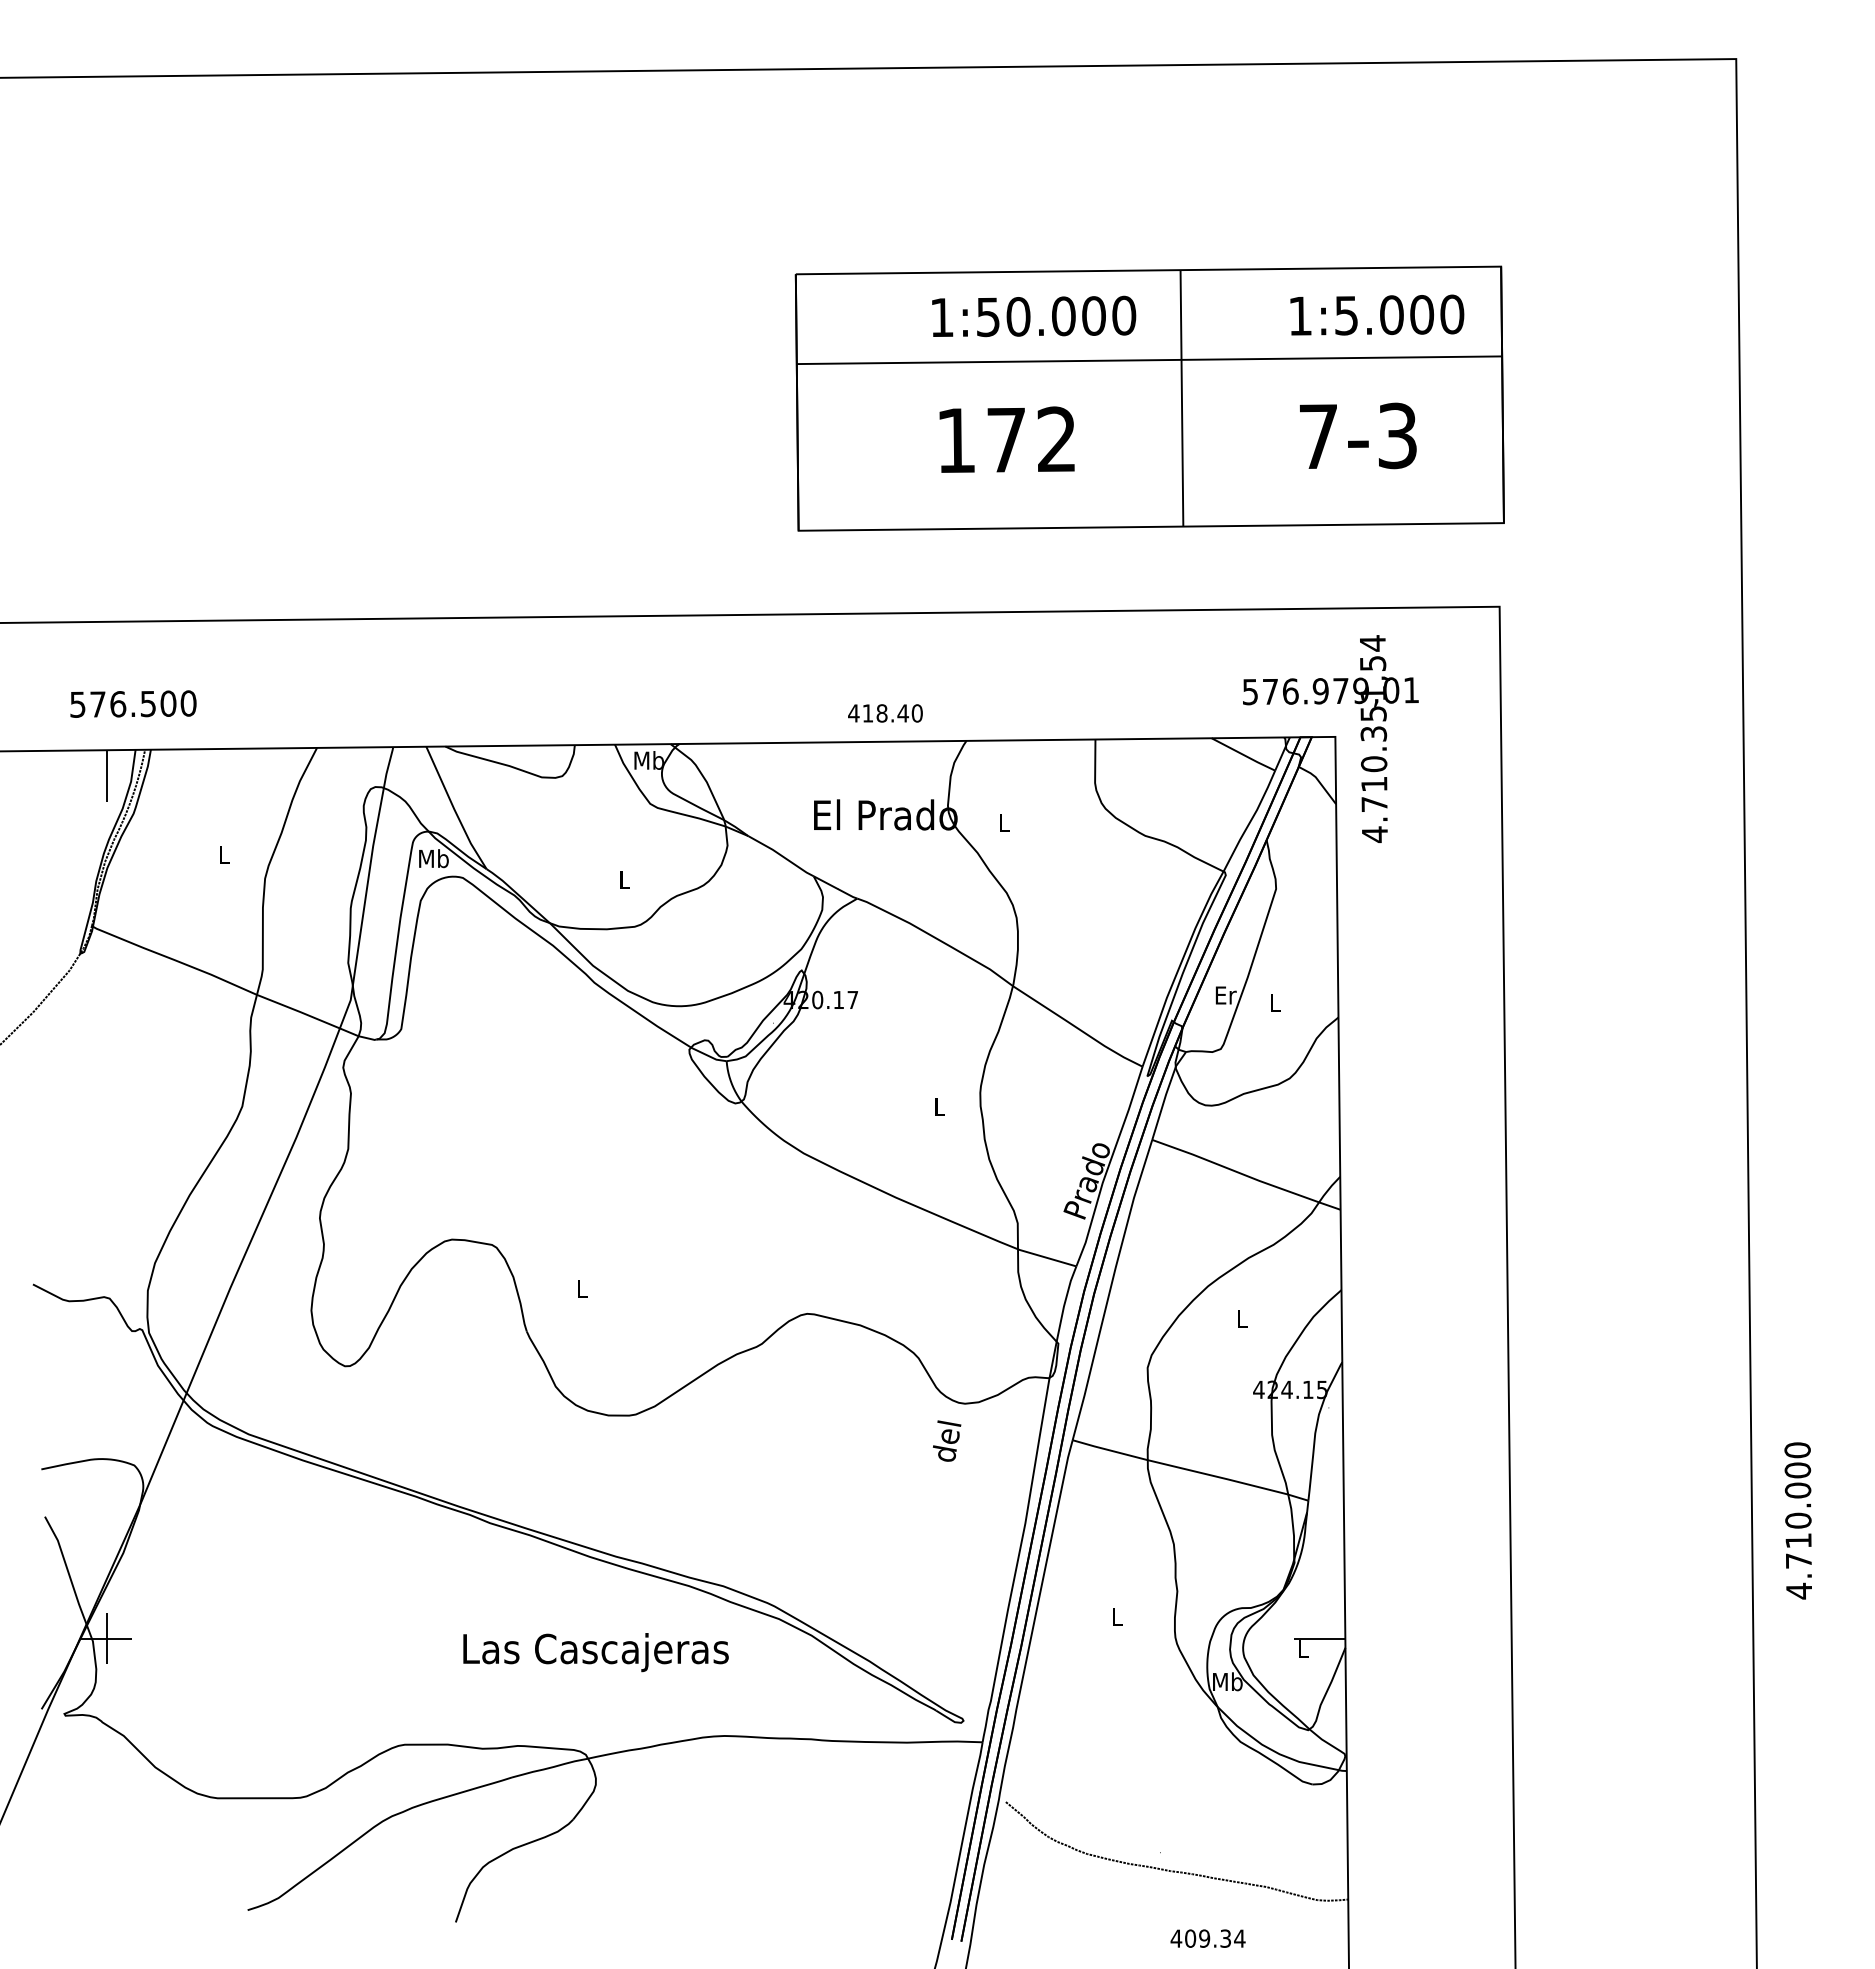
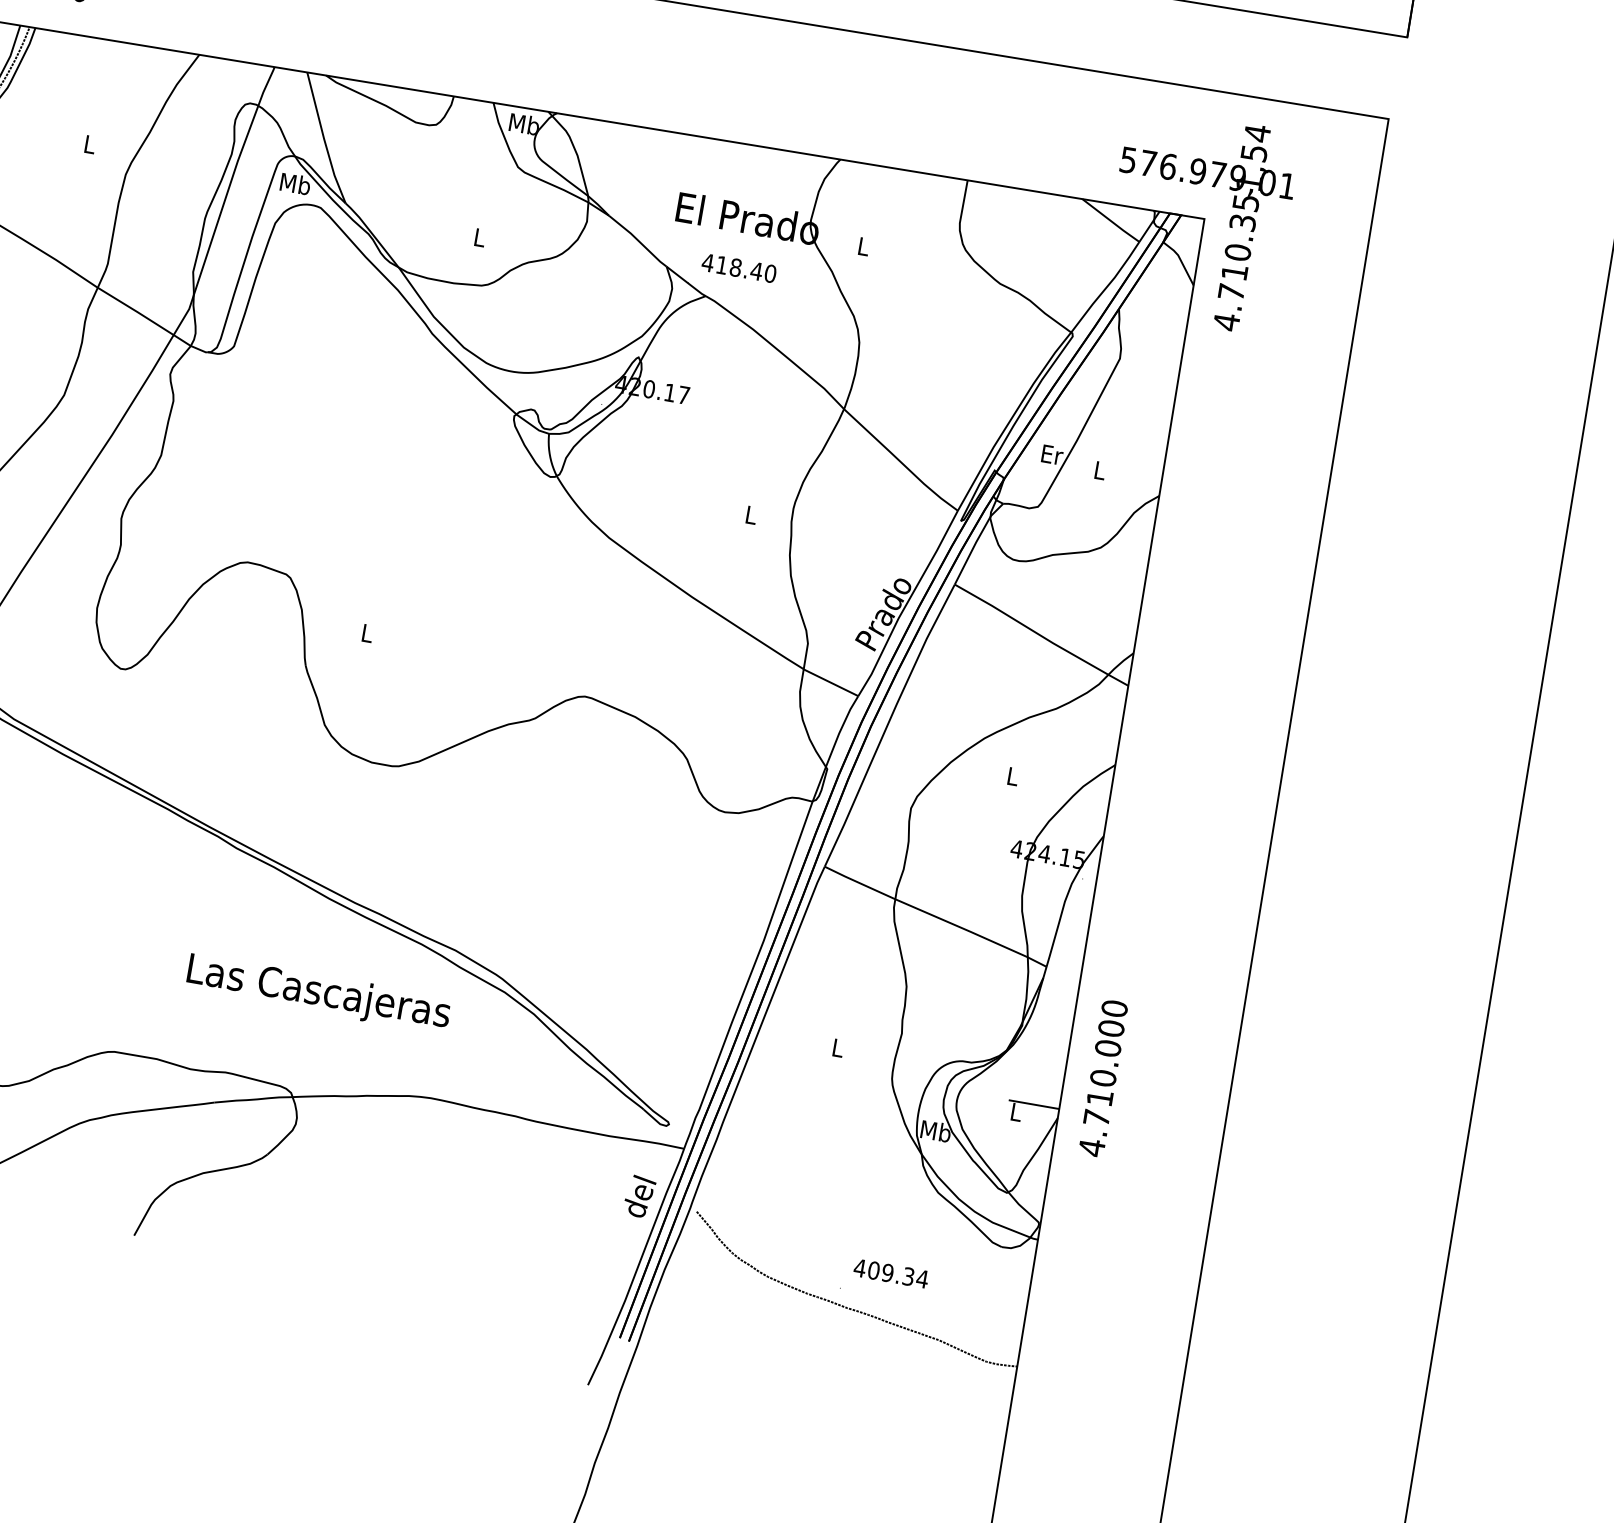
text: (885, 713) -> (739, 268), moved
text: (947, 1440) -> (640, 1196), moved
text: (1797, 1520) -> (1102, 1077), moved
text: (1207, 1938) -> (890, 1273), moved

